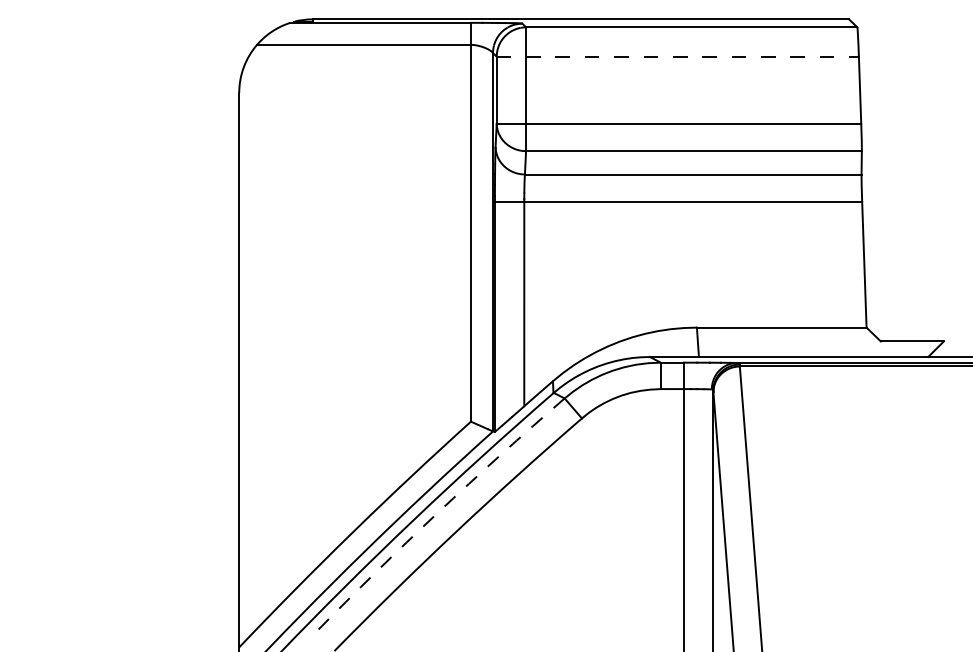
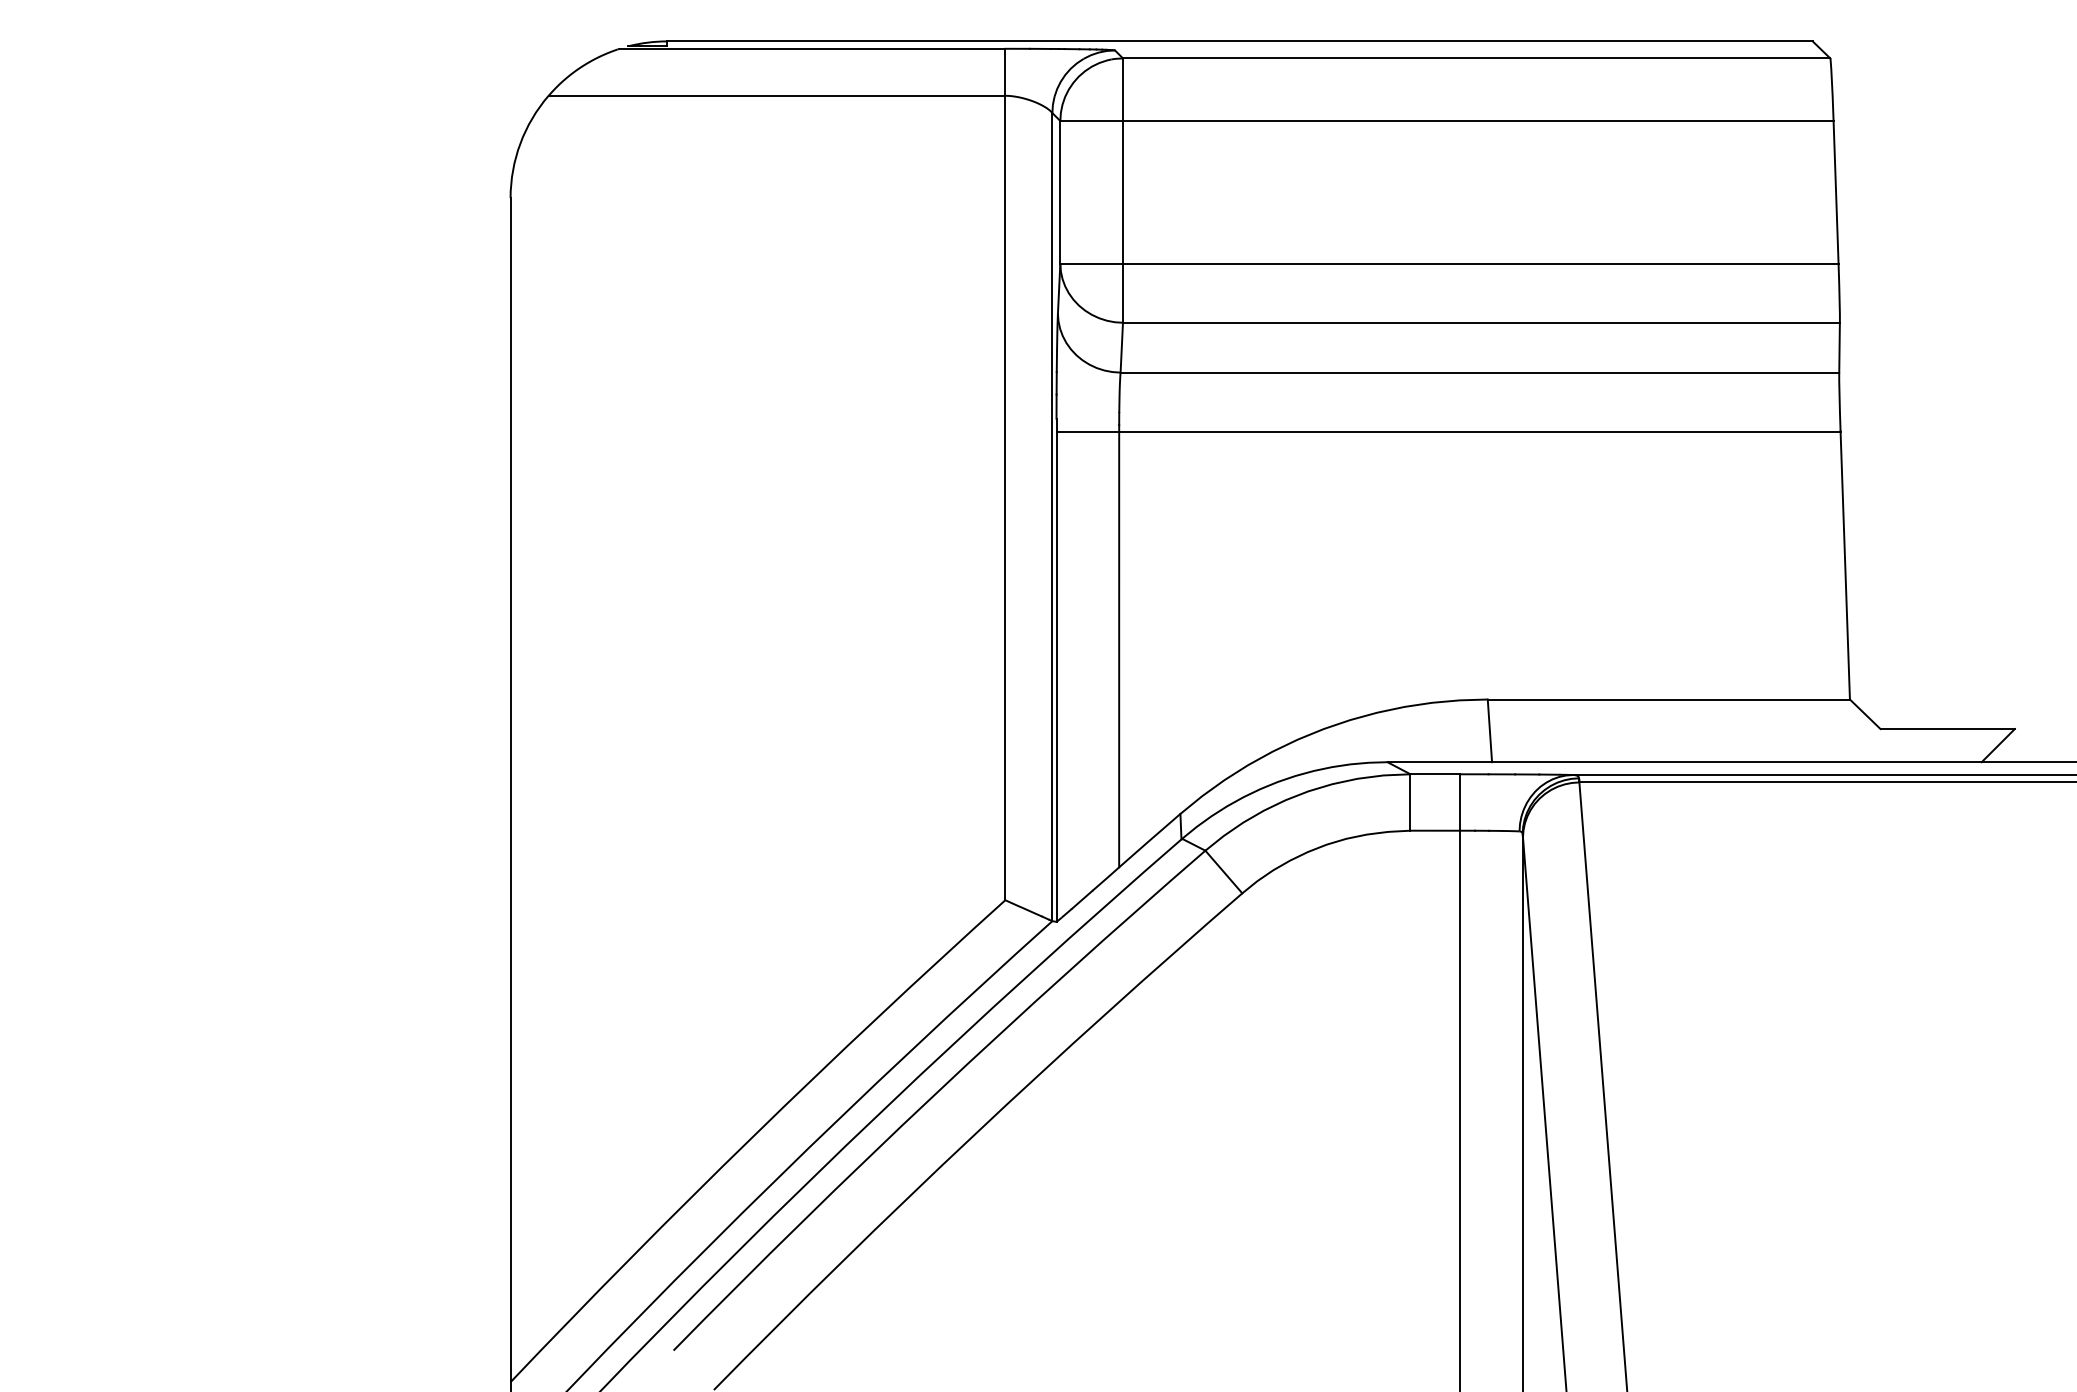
line: (678, 56) -> (1448, 120), dashed -> solid
arc: (437, 512) -> (933, 1094), dashed -> solid

